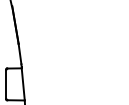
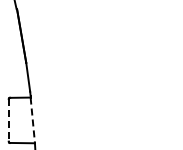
line: (6, 84) -> (8, 120), solid -> dashed
line: (23, 84) -> (32, 120), solid -> dashed

